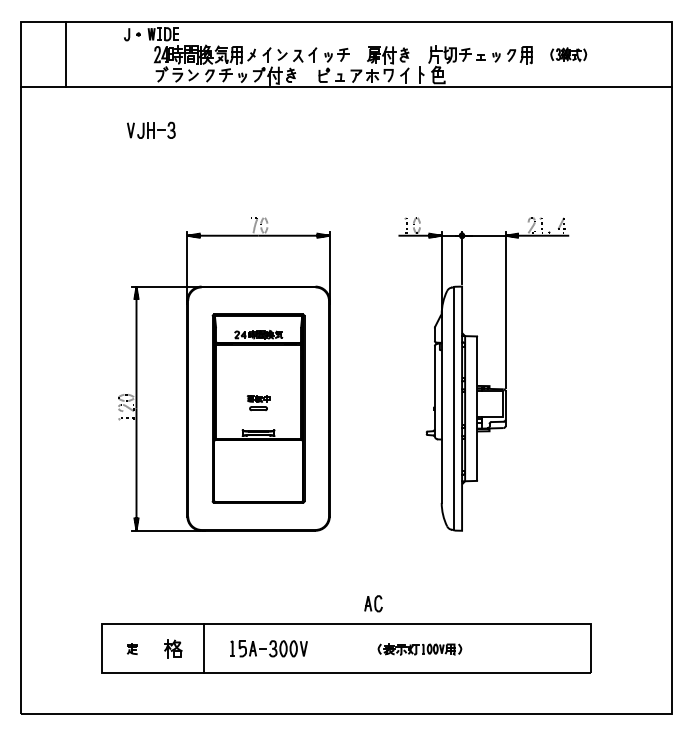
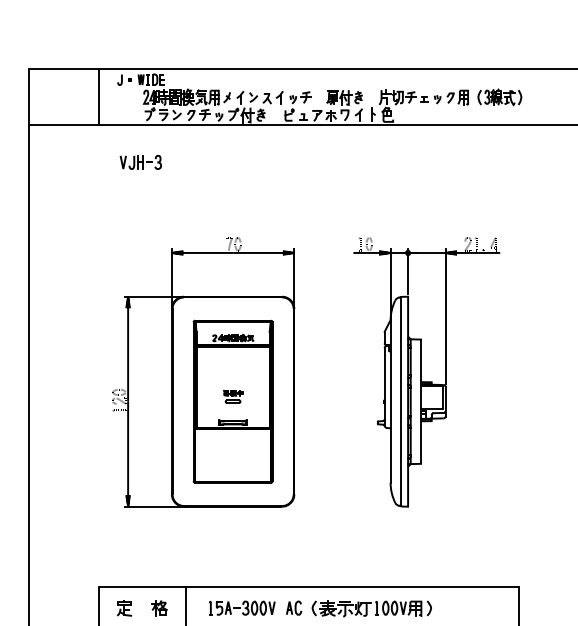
line: (66, 54) -> (98, 97), moved
part: (568, 54) -> (499, 97), size x1.43
part: (373, 603) -> (294, 607), moved
part: (132, 648) -> (124, 607), size x1.67
part: (419, 649) -> (371, 608), size x1.67

